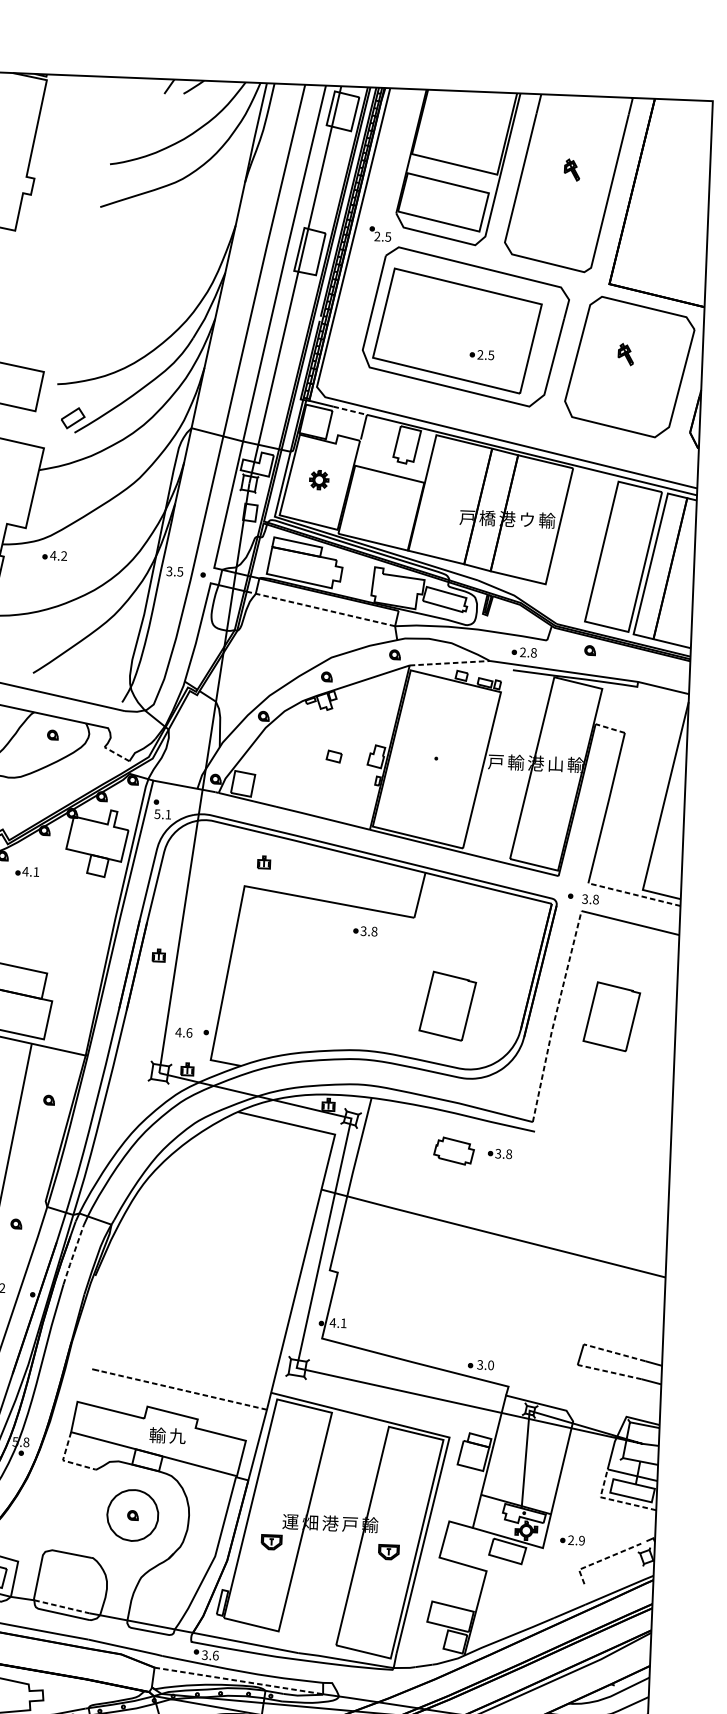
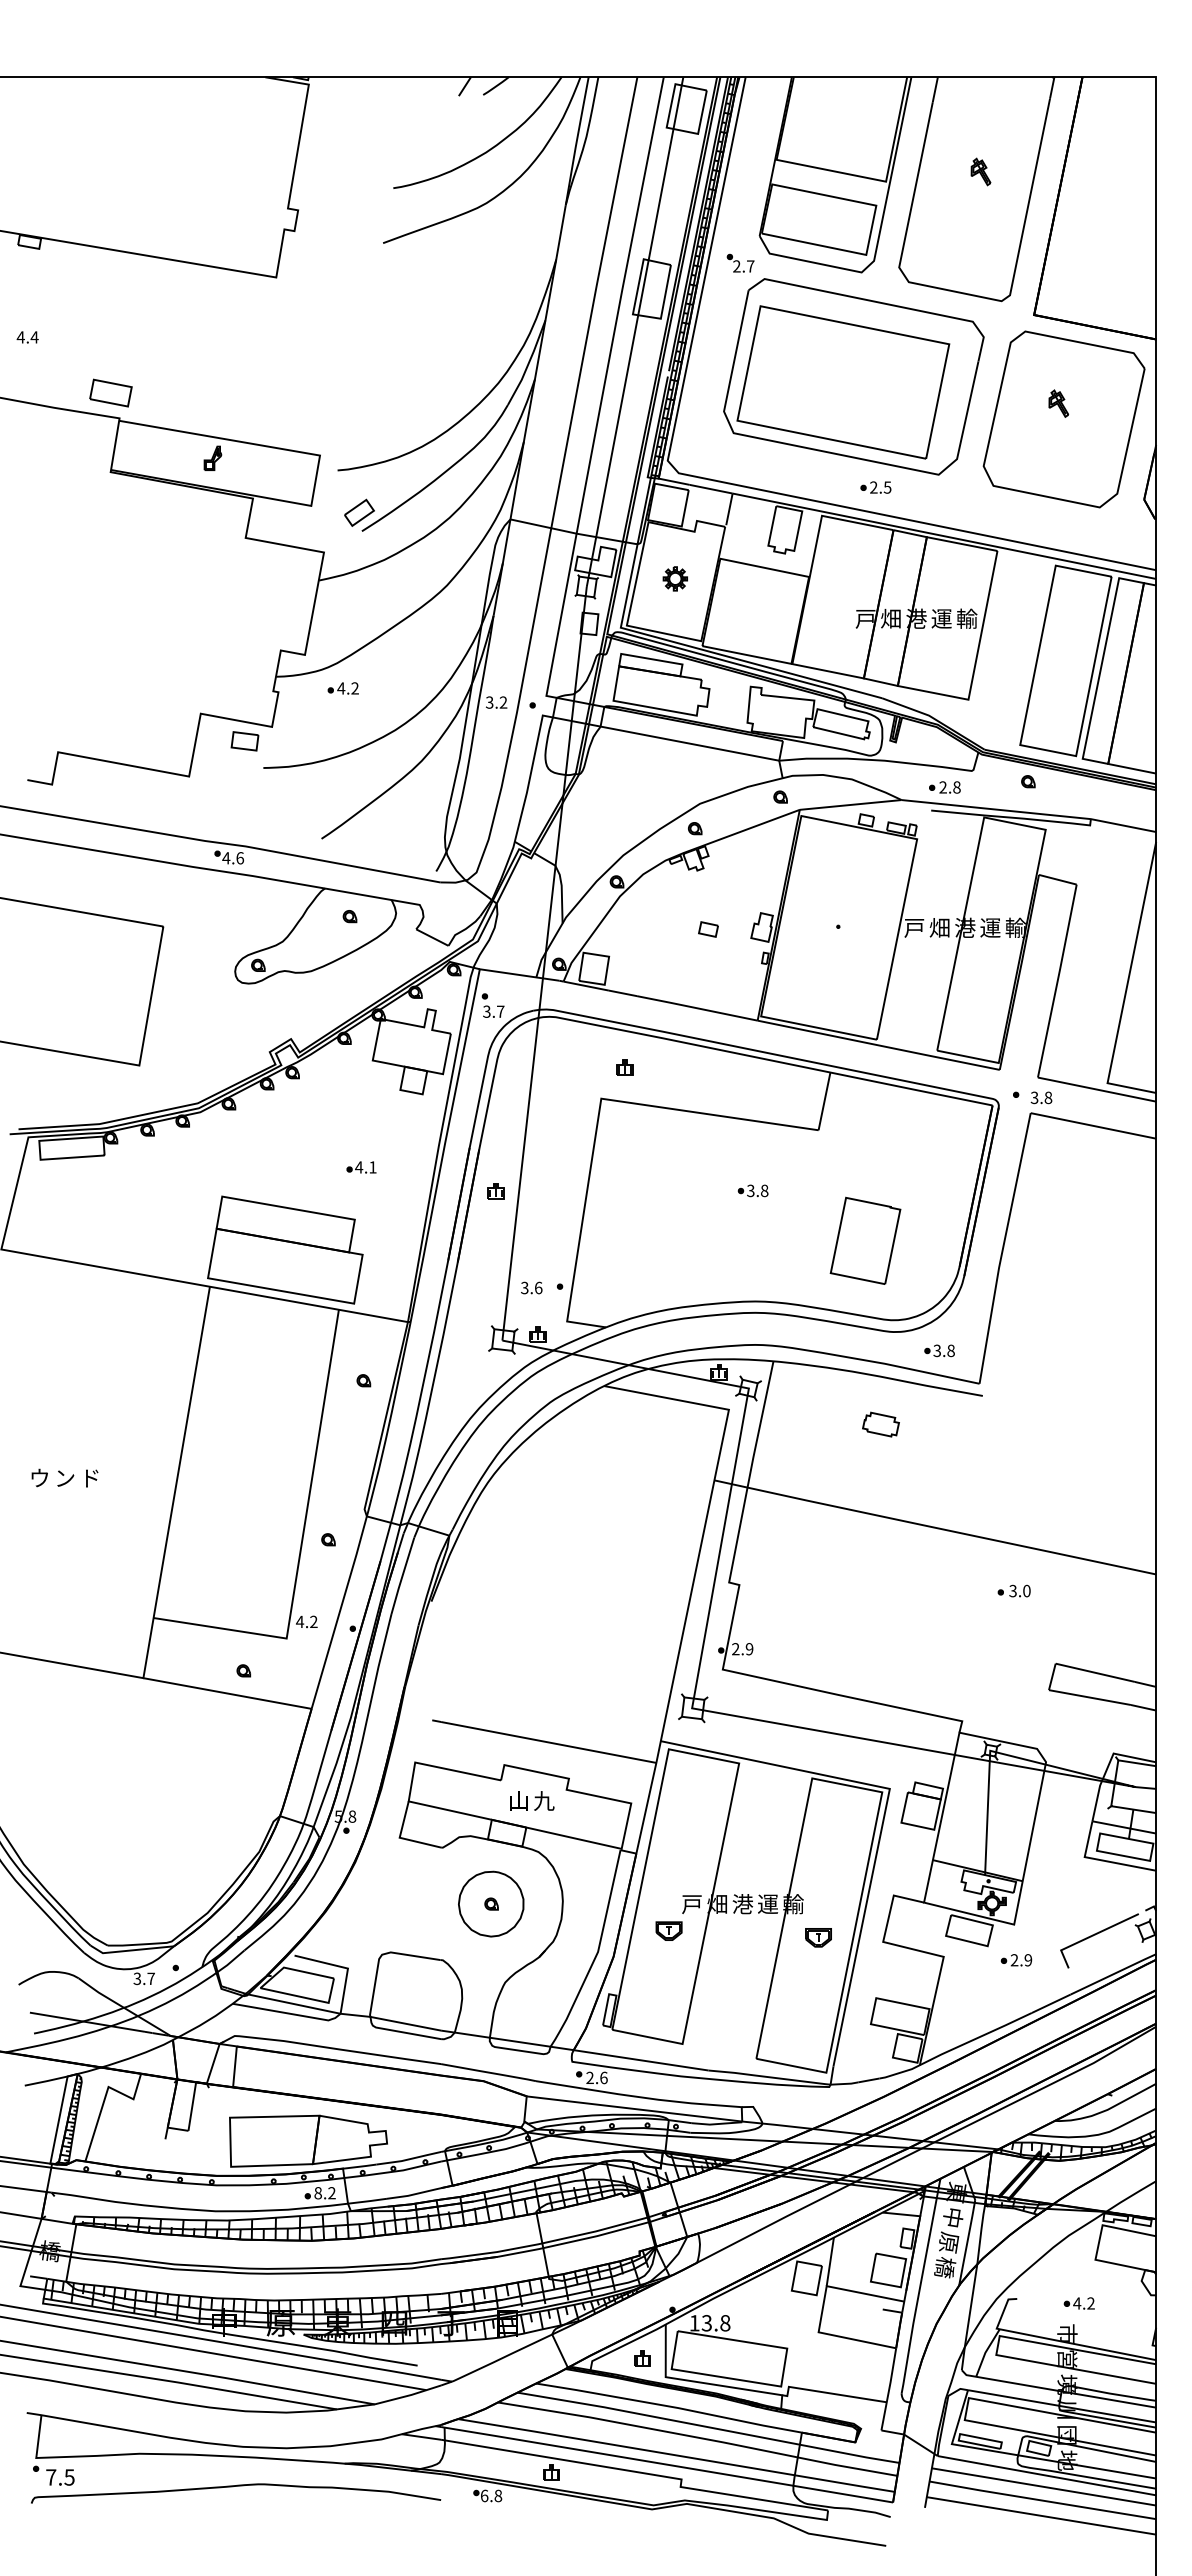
text: (388, 237) -> (750, 266), 2.5 -> 2.7
part: (481, 354) -> (875, 487), moved
line: (350, 411) -> (711, 489), dashed -> solid
text: (487, 518) -> (891, 618), 橋 -> 畑
text: (527, 519) -> (941, 618), ウ -> 運
text: (180, 571) -> (503, 702), 3.5 -> 3.2
line: (319, 608) -> (682, 742), dashed -> solid
line: (450, 662) -> (851, 804), dashed -> solid
line: (609, 728) -> (1057, 879), dashed -> solid
line: (116, 754) -> (431, 937), dashed -> solid
text: (515, 762) -> (939, 927), 輸 -> 畑
text: (555, 763) -> (990, 927), 山 -> 運
text: (162, 814) -> (493, 1011), 5.1 -> 3.7
part: (27, 871) -> (361, 1167), moved
line: (633, 894) -> (1095, 1089), dashed -> solid
part: (364, 930) -> (752, 1190), moved
line: (555, 1016) -> (1003, 1248), dashed -> solid
part: (611, 1016) -> (1074, 1245), removed
text: (178, 1032) -> (524, 1287), 4.6 -> 3.6
part: (453, 1150) -> (880, 1424), size x0.71
part: (500, 1153) -> (939, 1350), moved
line: (73, 1255) -> (402, 1576), dashed -> solid
text: (338, 1323) -> (742, 1649), 4.1 -> 2.9
line: (614, 1352) -> (1095, 1672), dashed -> solid
part: (480, 1364) -> (1013, 1590), moved
line: (609, 1372) -> (1089, 1697), dashed -> solid
line: (182, 1390) -> (548, 1742), dashed -> solid
text: (157, 1434) -> (518, 1800), 輸 -> 山
line: (64, 1461) -> (401, 1838), dashed -> solid
line: (613, 1500) -> (1101, 1860), dashed -> solid
text: (290, 1522) -> (692, 1904), 運 -> 戸
text: (350, 1523) -> (768, 1903), 戸 -> 運
part: (572, 1540) -> (1016, 1960), moved
line: (602, 1559) -> (1090, 1936), dashed -> solid
line: (61, 1606) -> (405, 2023), dashed -> solid
text: (204, 1655) -> (589, 2078), 3.6 -> 2.6
line: (238, 1680) -> (634, 2108), dashed -> solid

